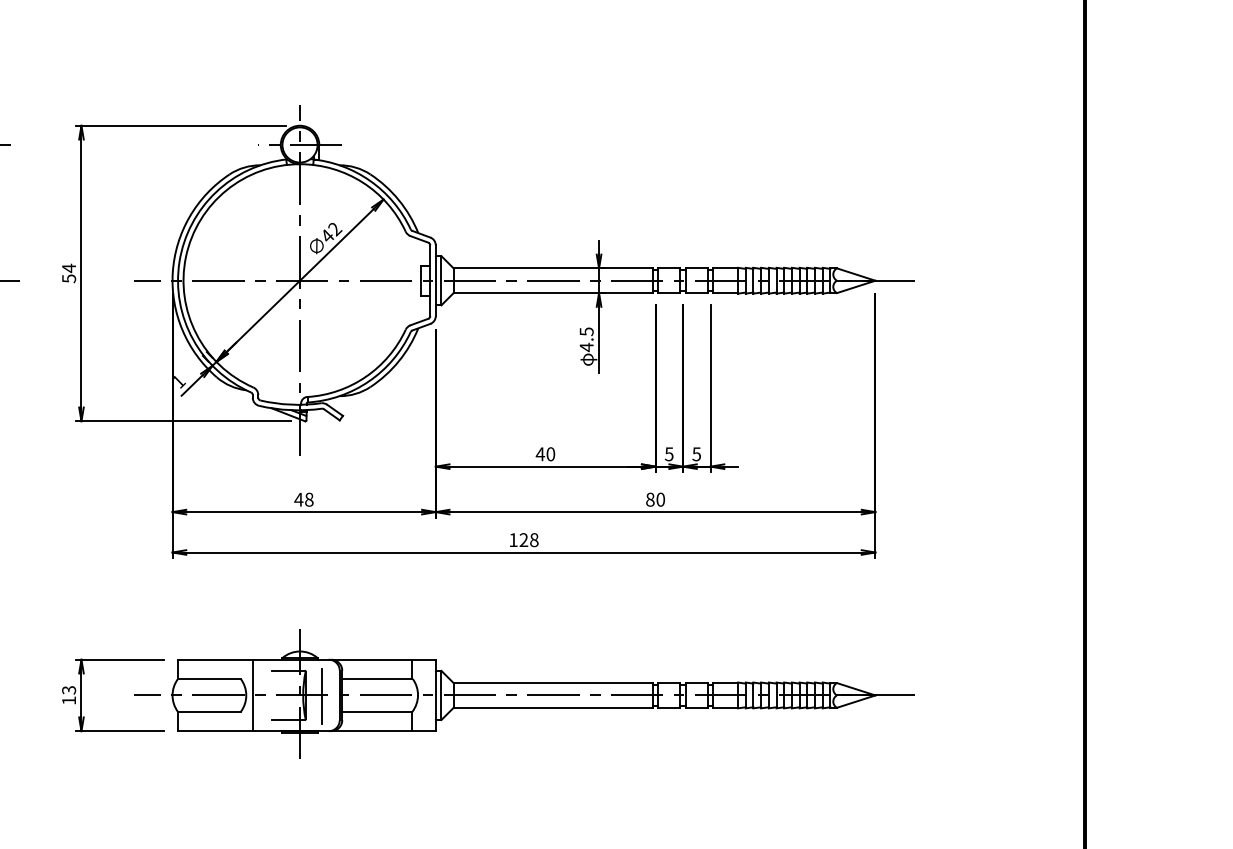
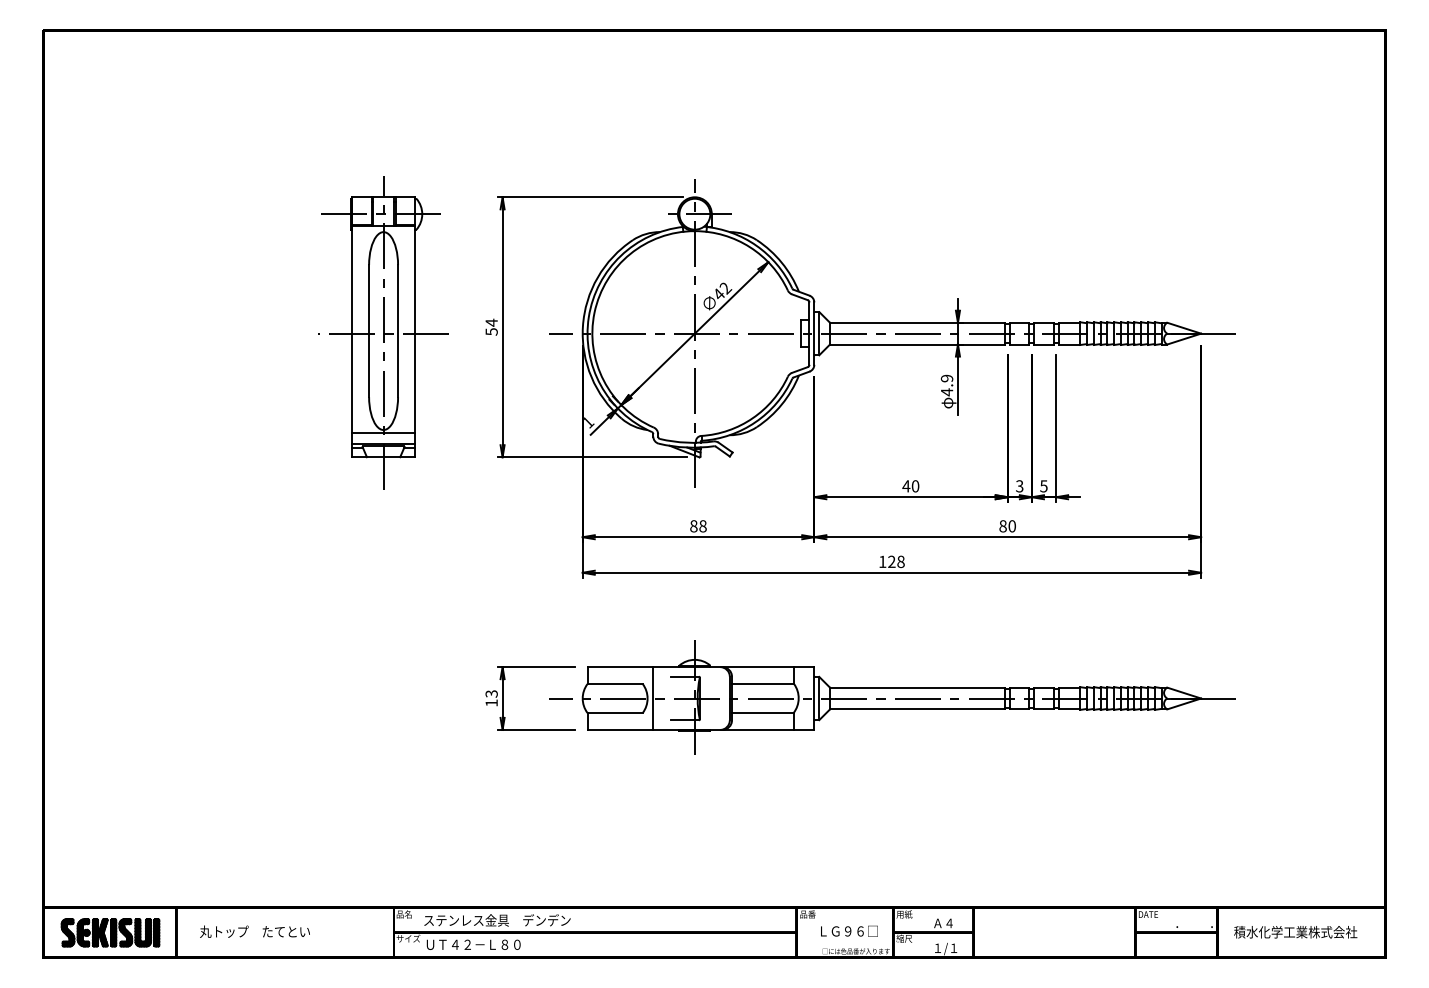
text: (586, 331) -> (946, 378), 4.5 -> 4.9
text: (668, 453) -> (1019, 485), 5 -> 3
text: (298, 499) -> (693, 526), 48 -> 88
line: (322, 696) -> (714, 699), removed

